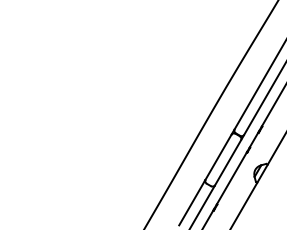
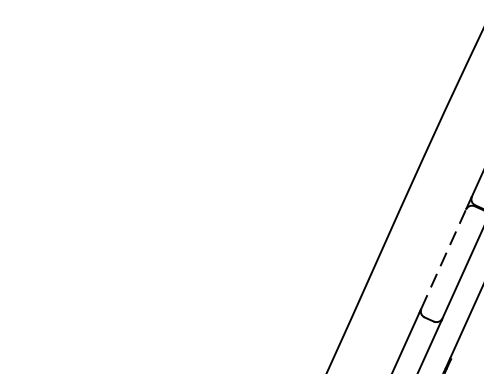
line: (218, 157) -> (443, 259), solid -> dashed

